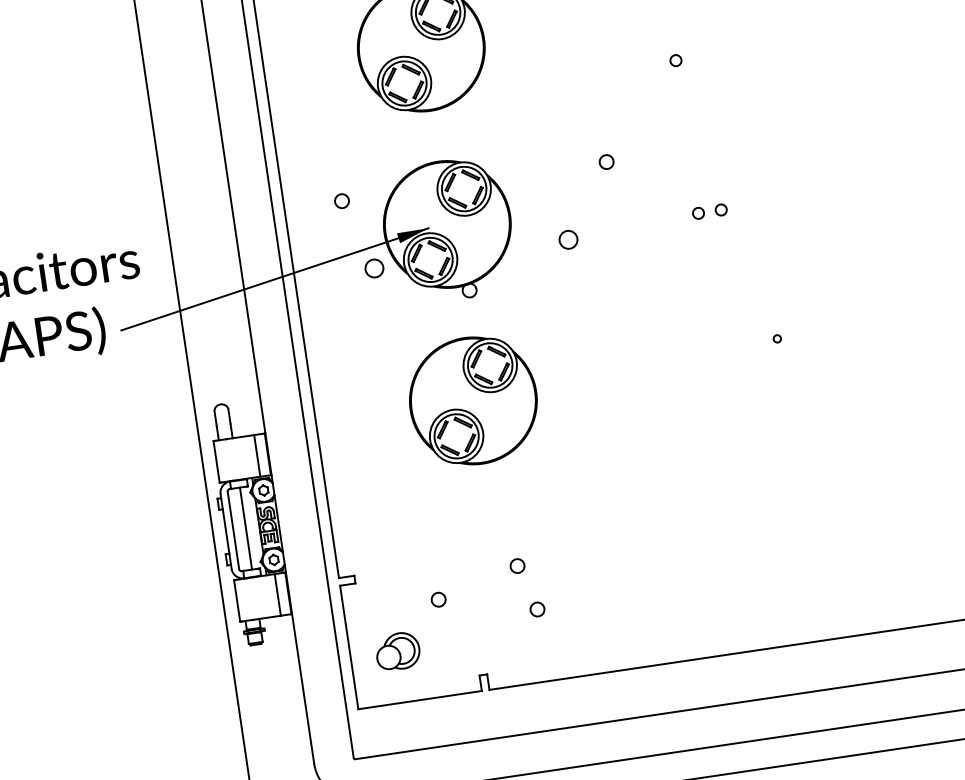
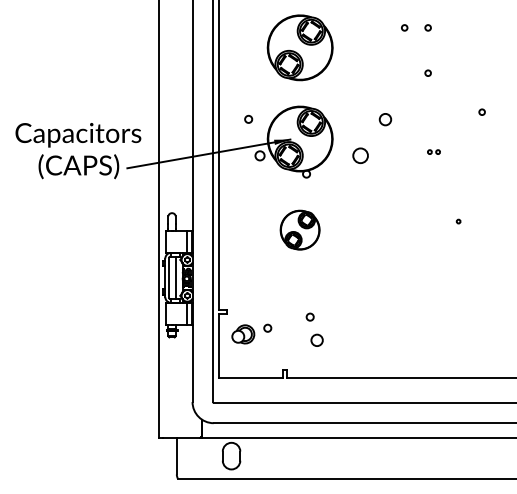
circle: (790, 119) -> (481, 111), added
circle: (606, 160) -> (385, 118), size x1.6
part: (708, 210) -> (433, 151), size x0.7
circle: (566, 239) -> (359, 155), size x1.6
part: (471, 399) -> (299, 229), size x0.6
circle: (536, 609) -> (316, 340), size x1.6
part: (398, 651) -> (243, 334), moved

